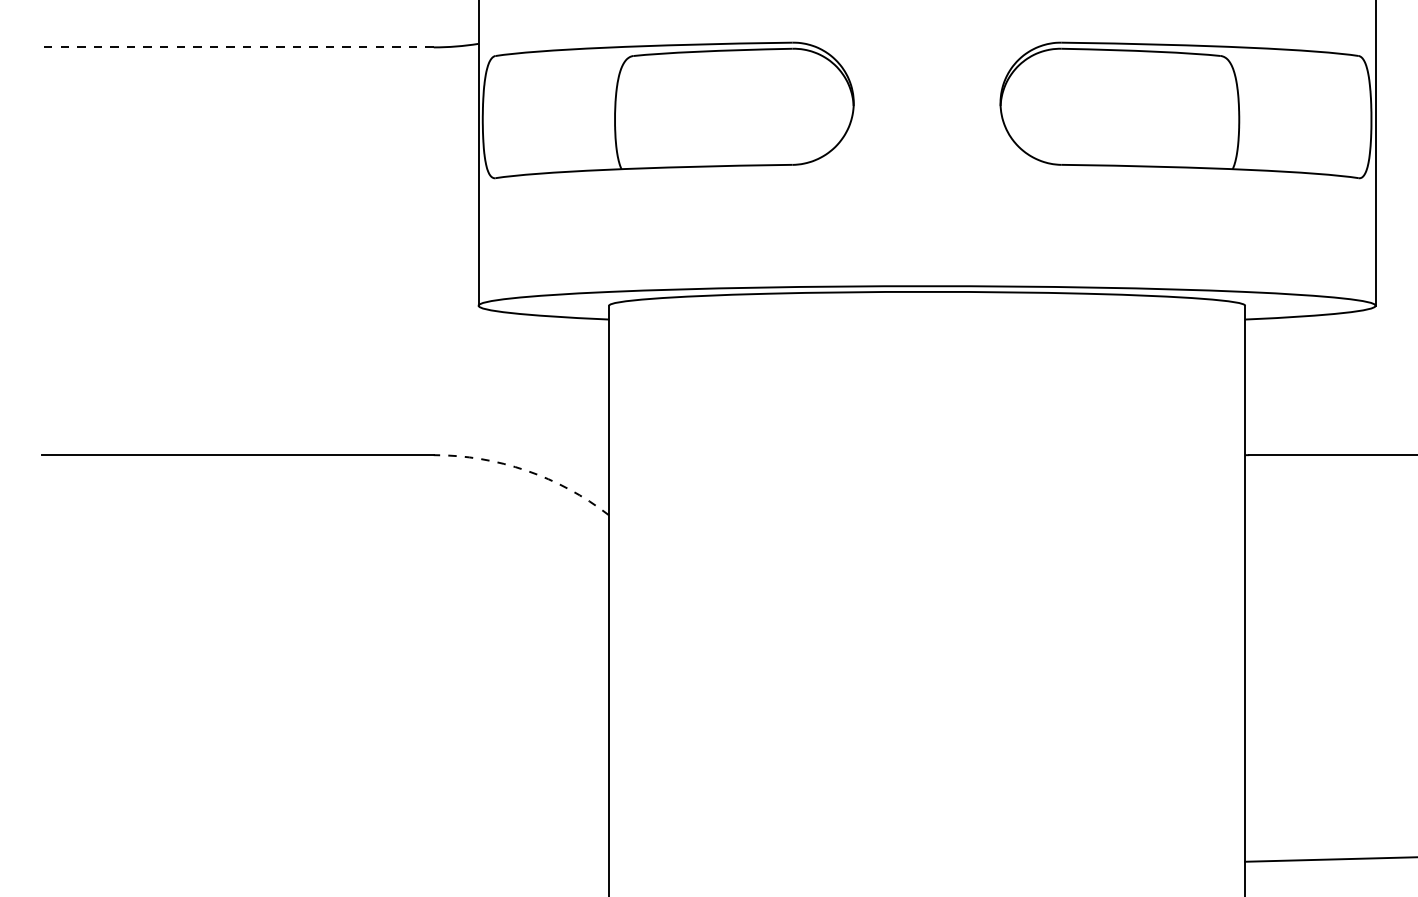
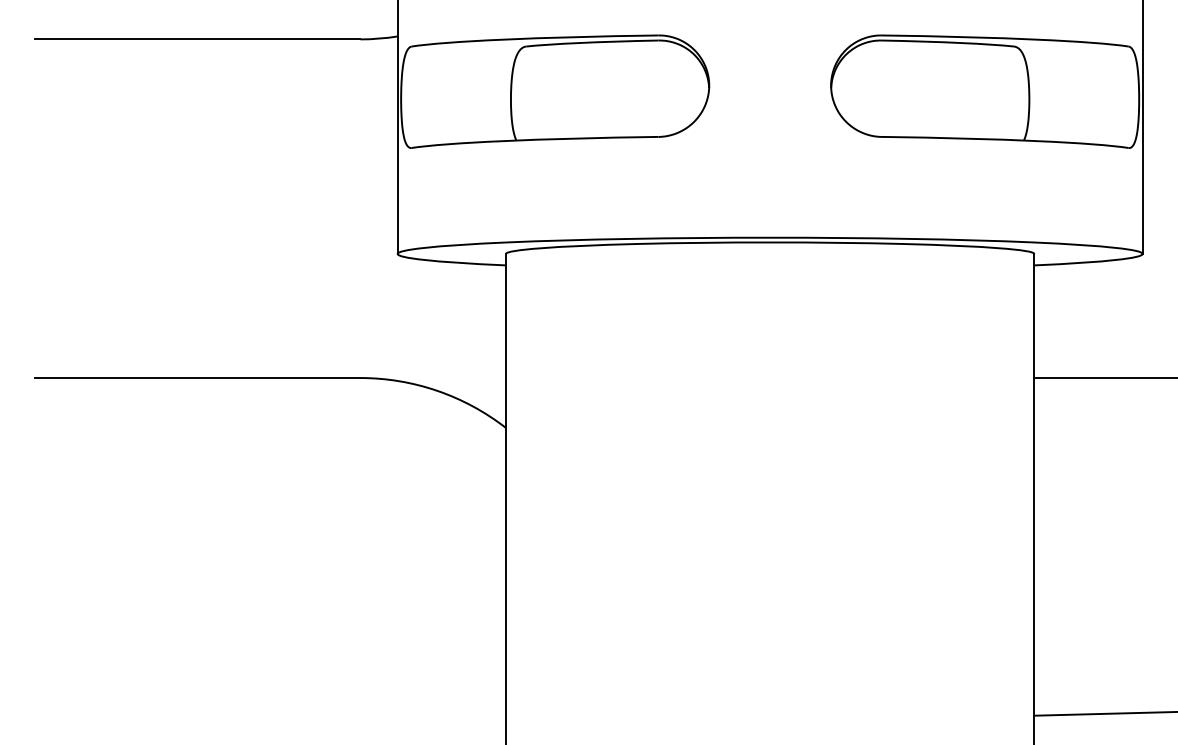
line: (237, 47) -> (197, 39), dashed -> solid
arc: (526, 470) -> (437, 390), dashed -> solid

